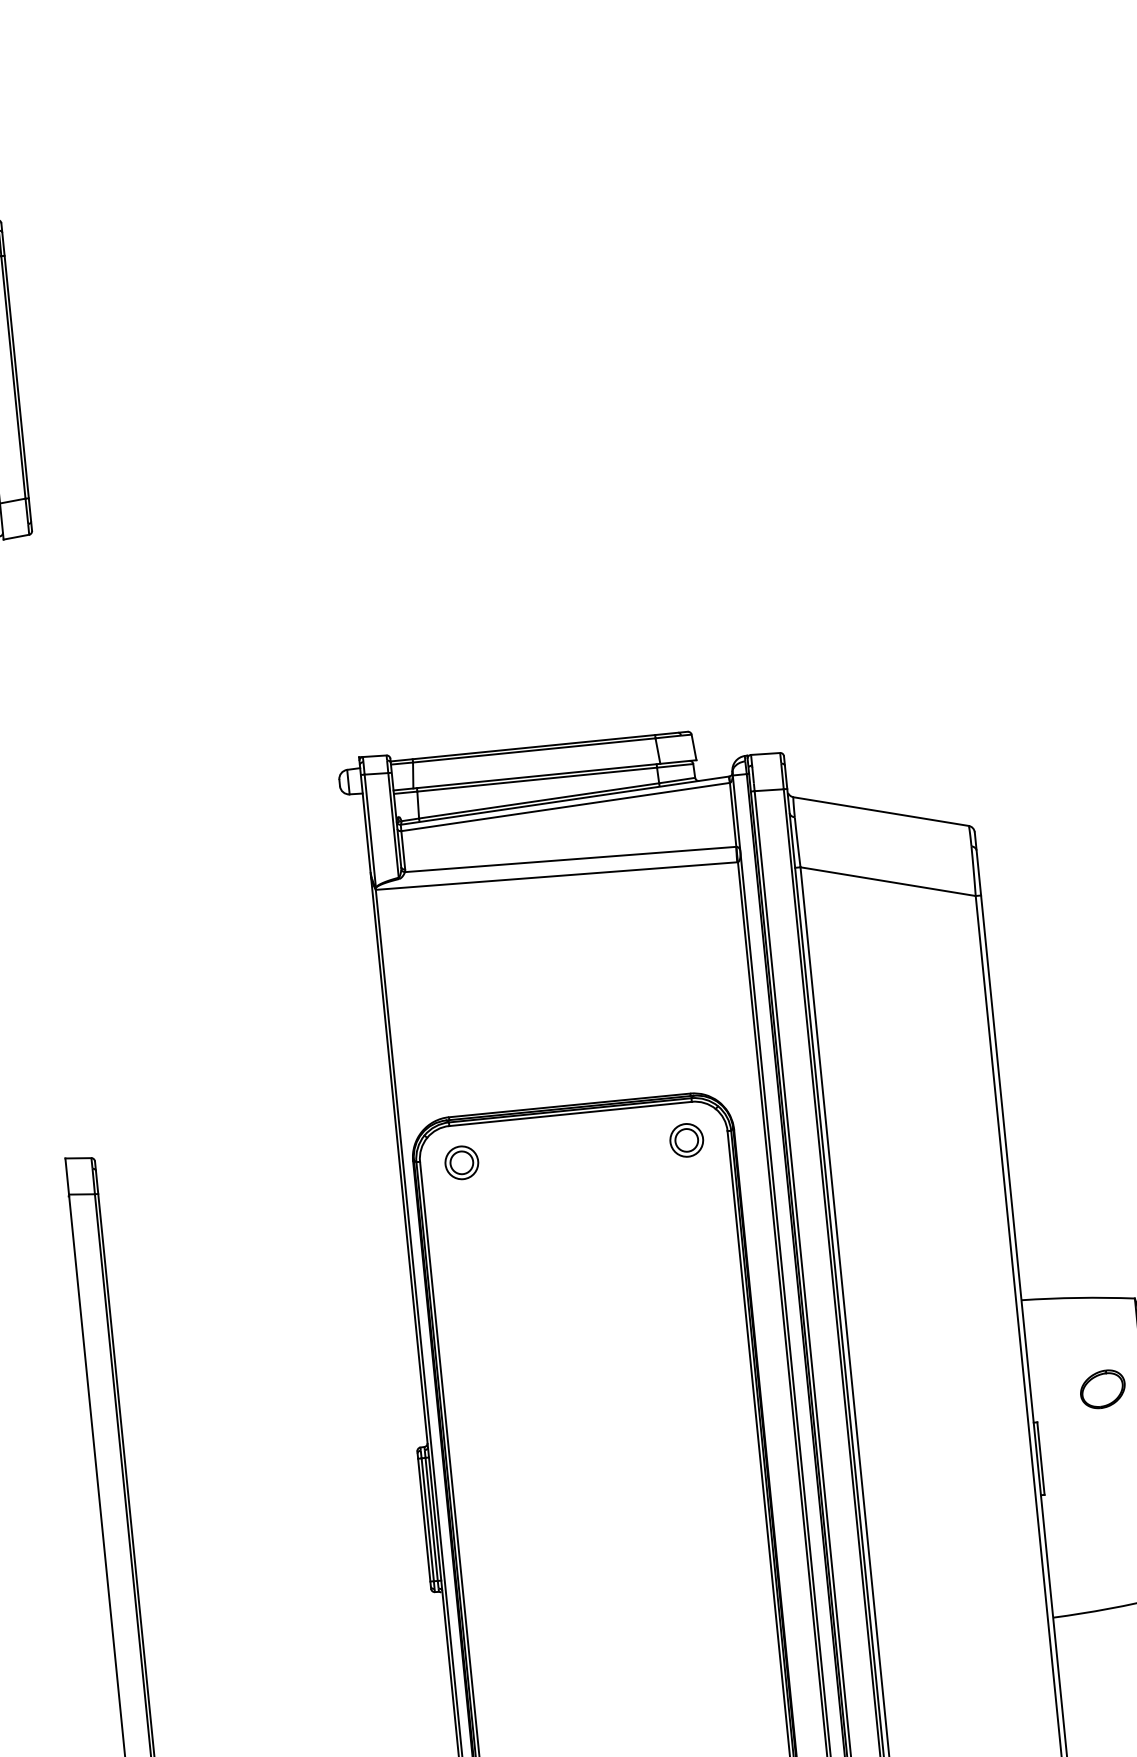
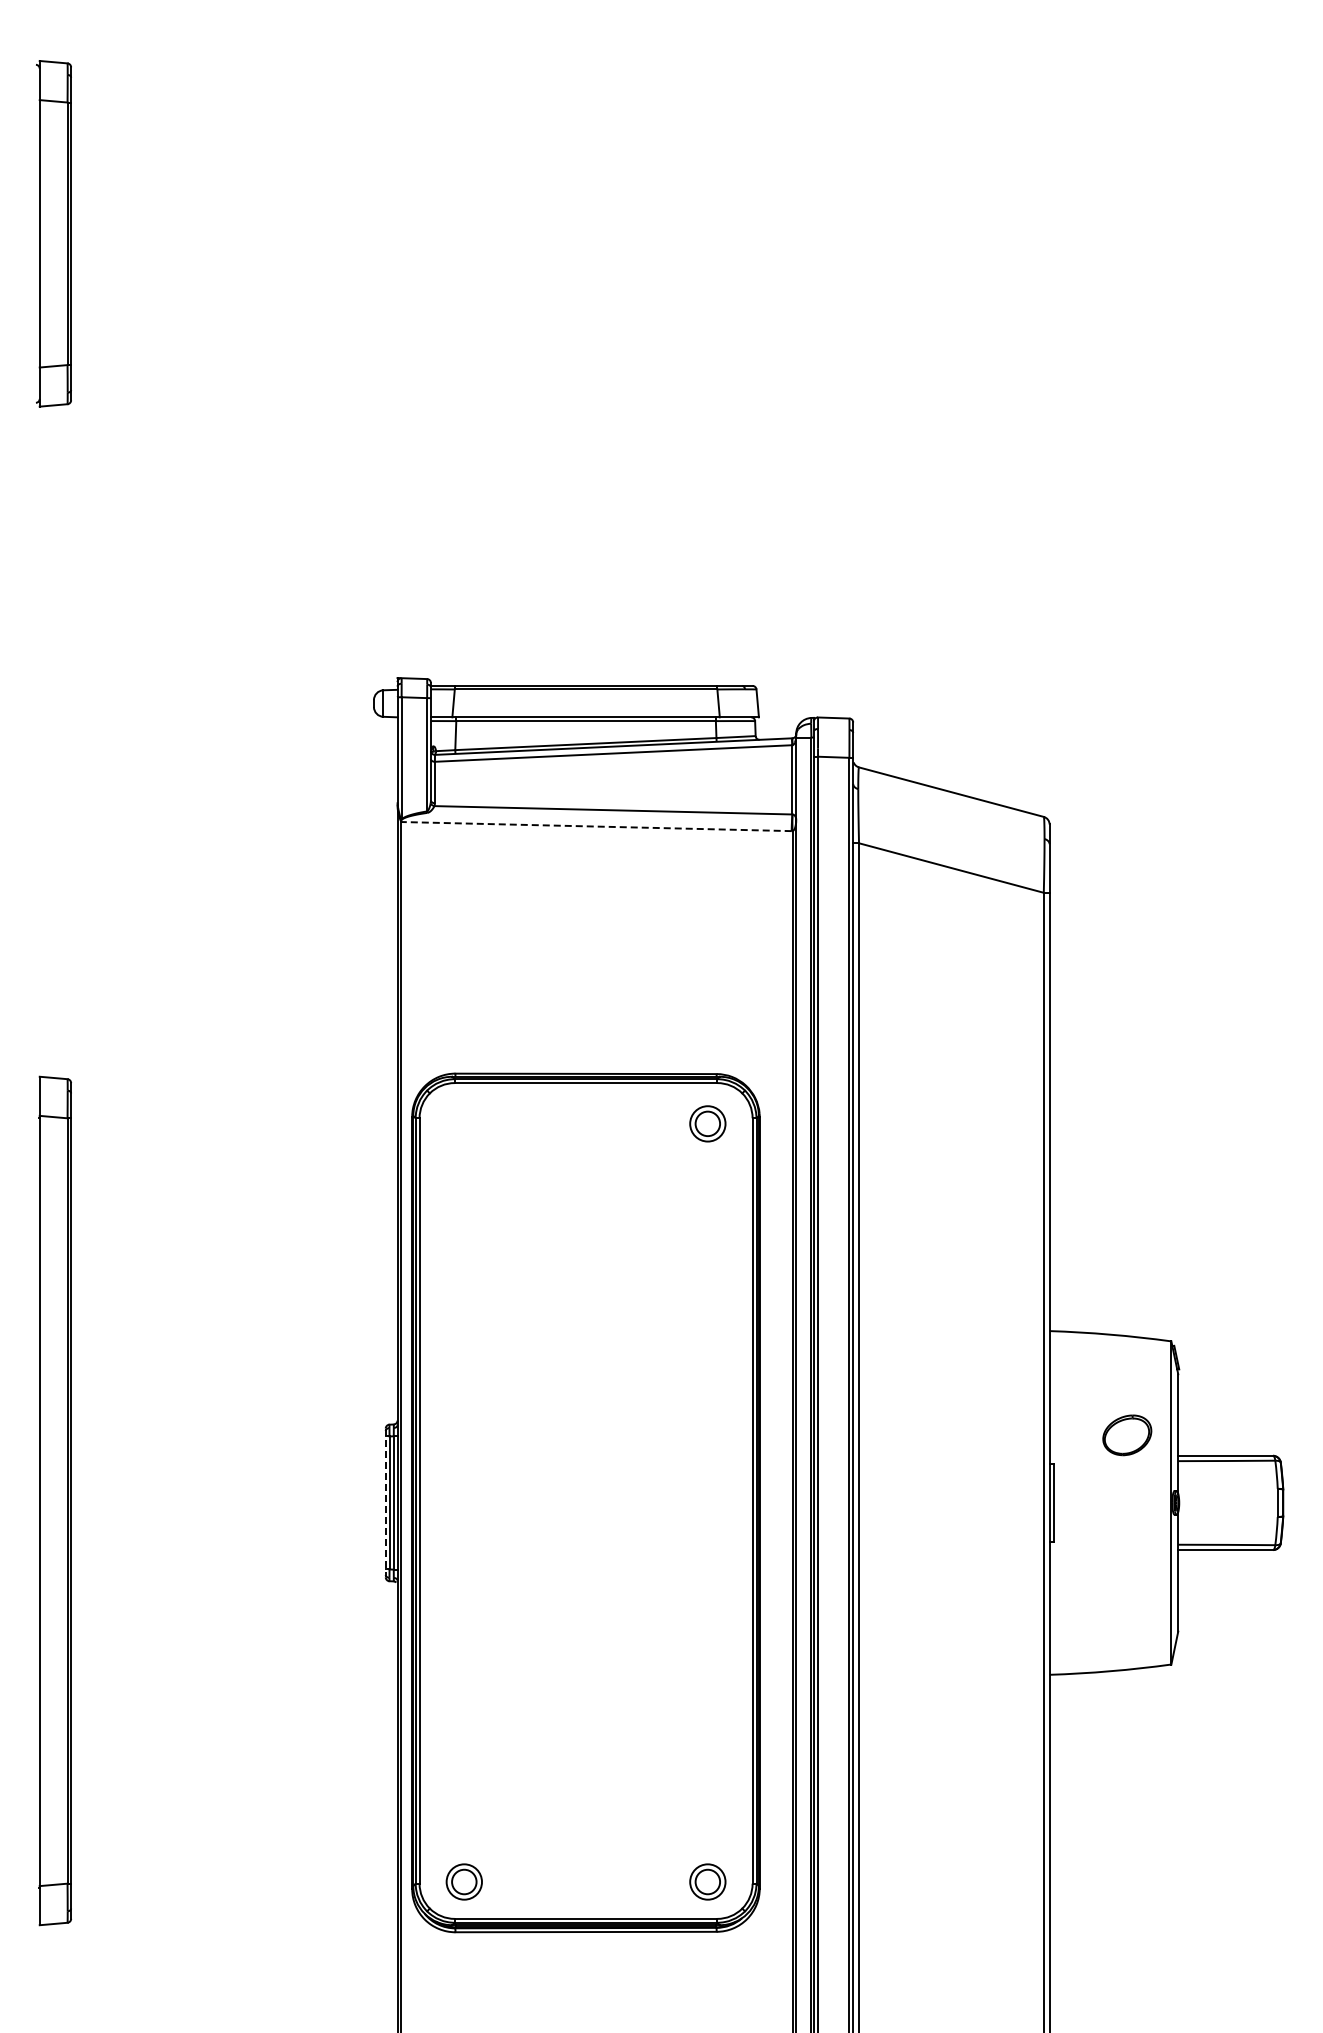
line: (555, 876) -> (595, 826), solid -> dashed
part: (461, 1162) -> (463, 1123), removed
line: (424, 1520) -> (385, 1503), solid -> dashed

